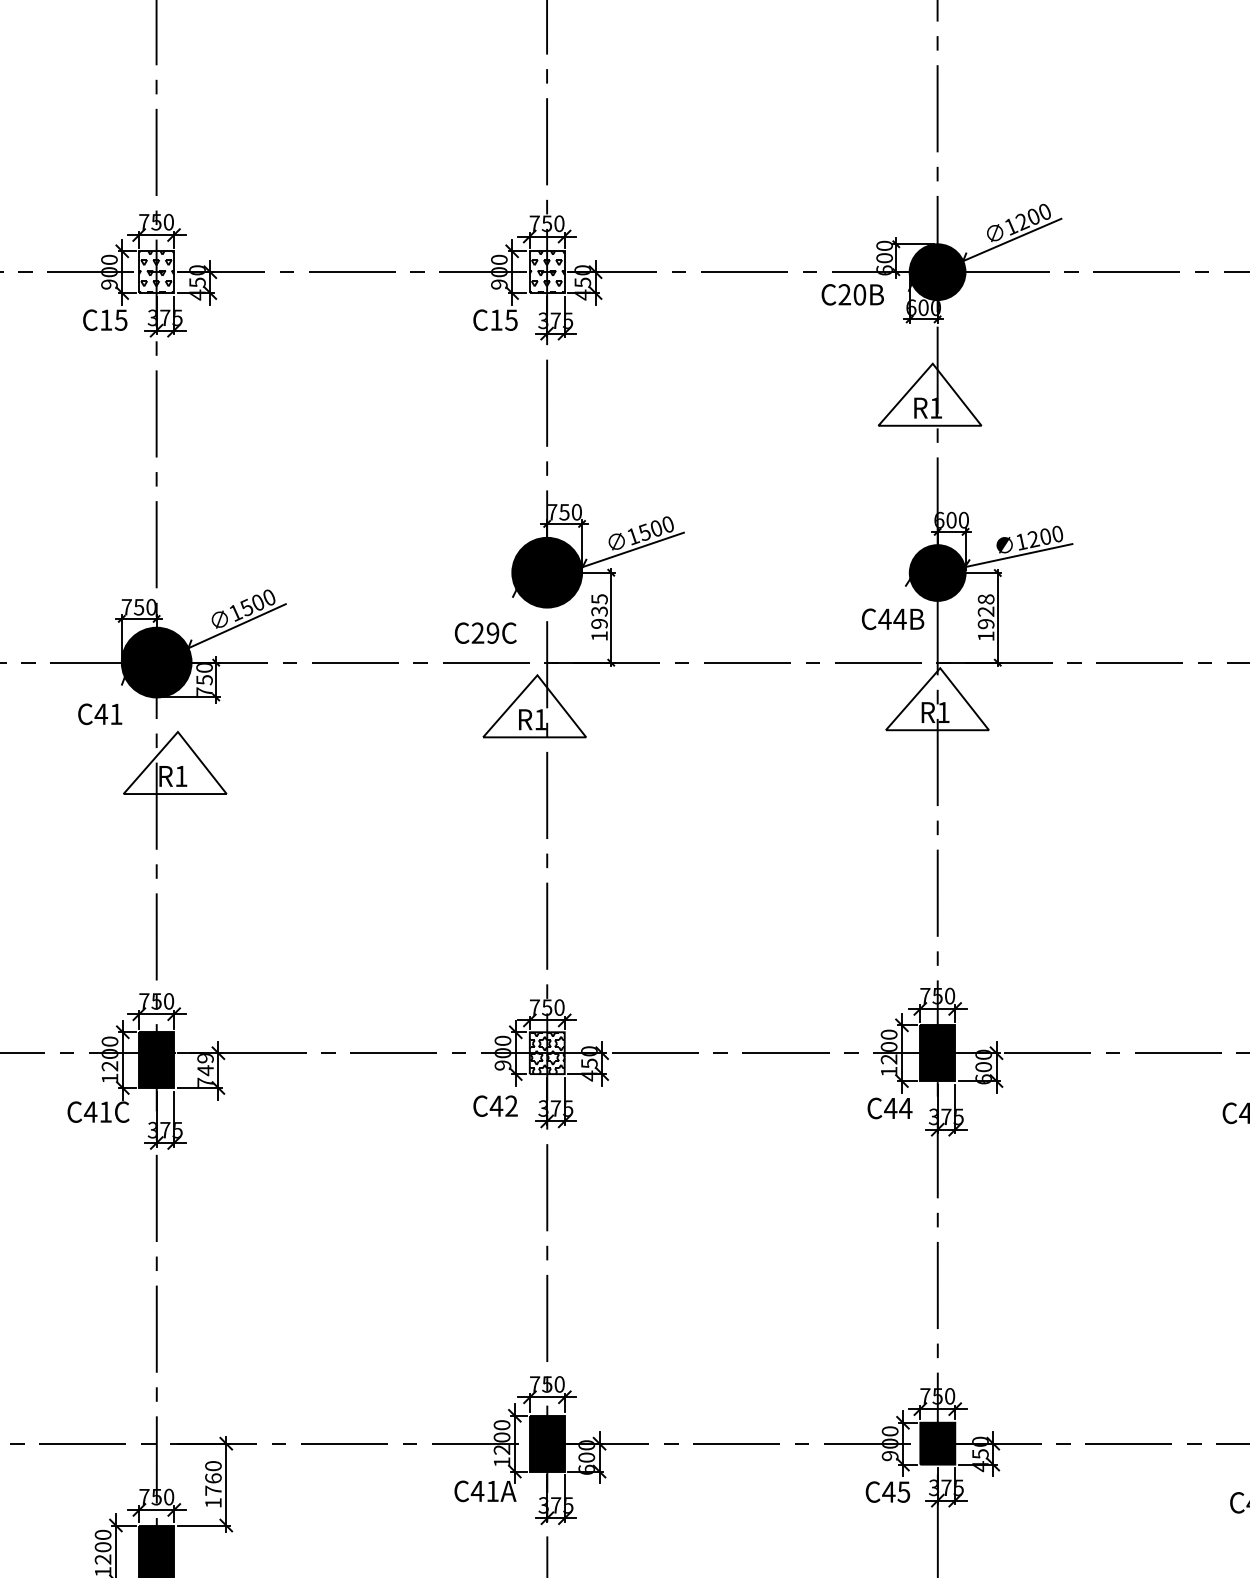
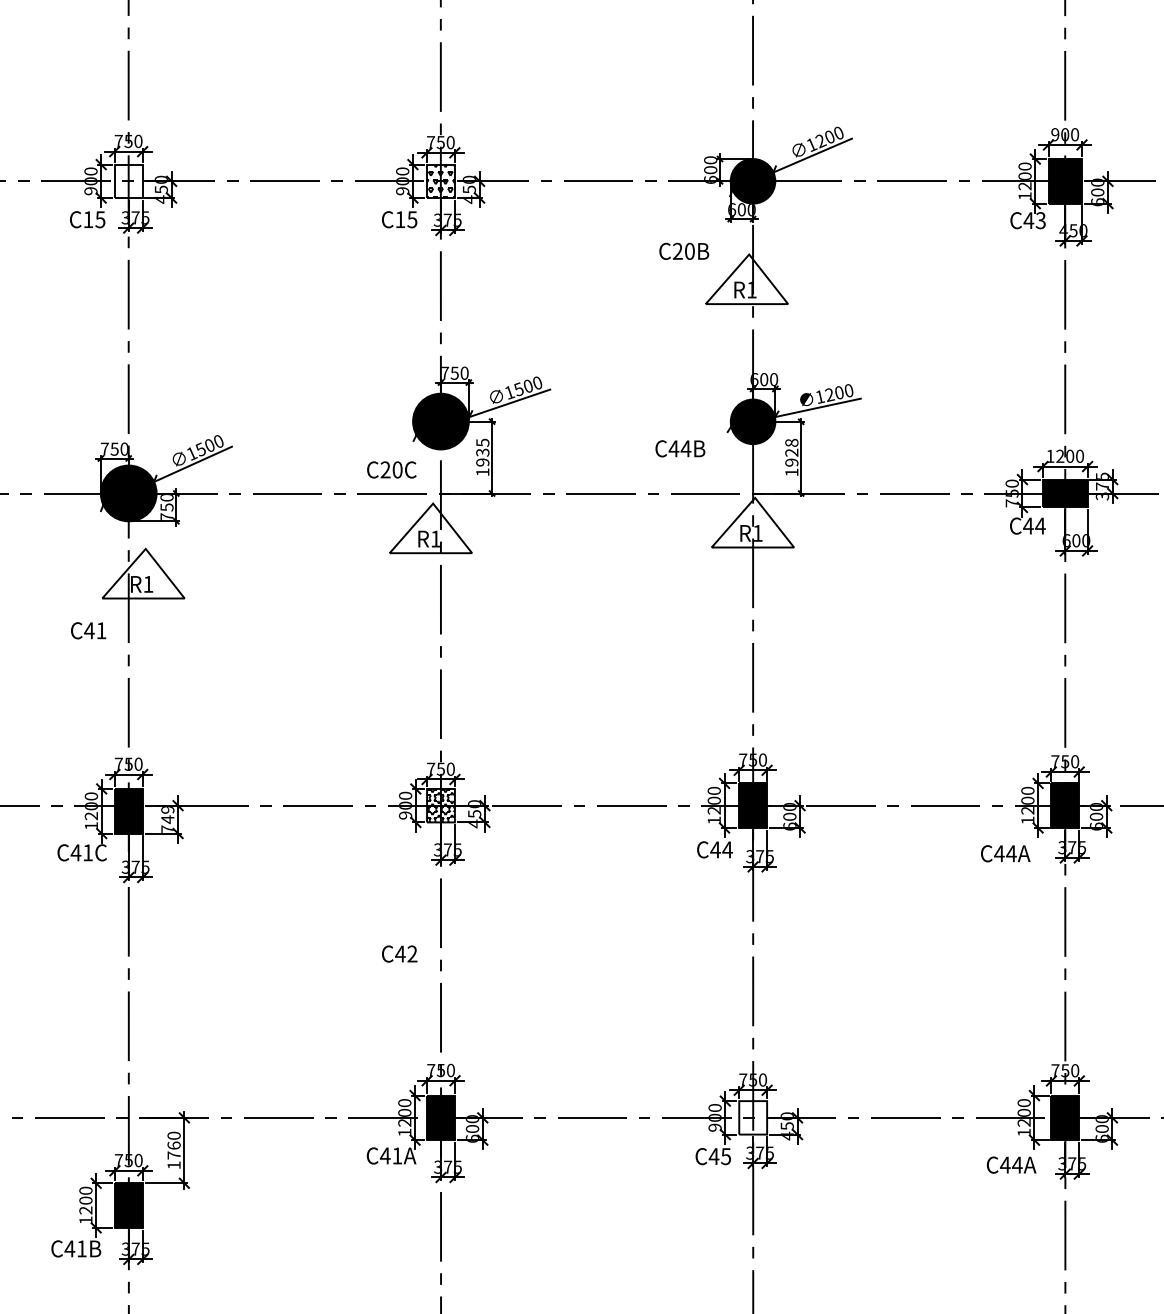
hatch: (156, 272) -> (128, 181), removed
text: (853, 293) -> (684, 250), moved
text: (893, 618) -> (680, 448), moved
text: (492, 632) -> (397, 469), C29C -> C20C
text: (100, 713) -> (88, 630), moved
text: (495, 1105) -> (399, 953), moved
fill: (938, 1443) -> (753, 1117), removed

